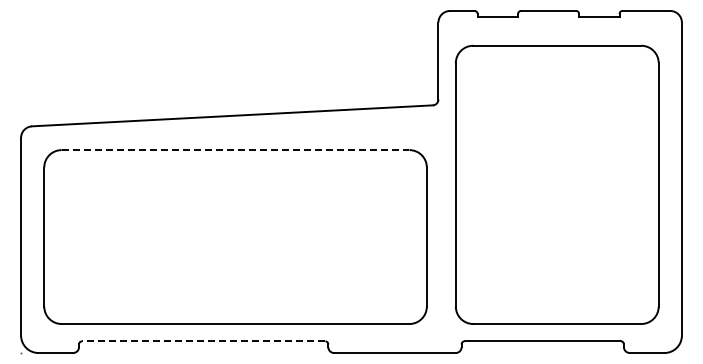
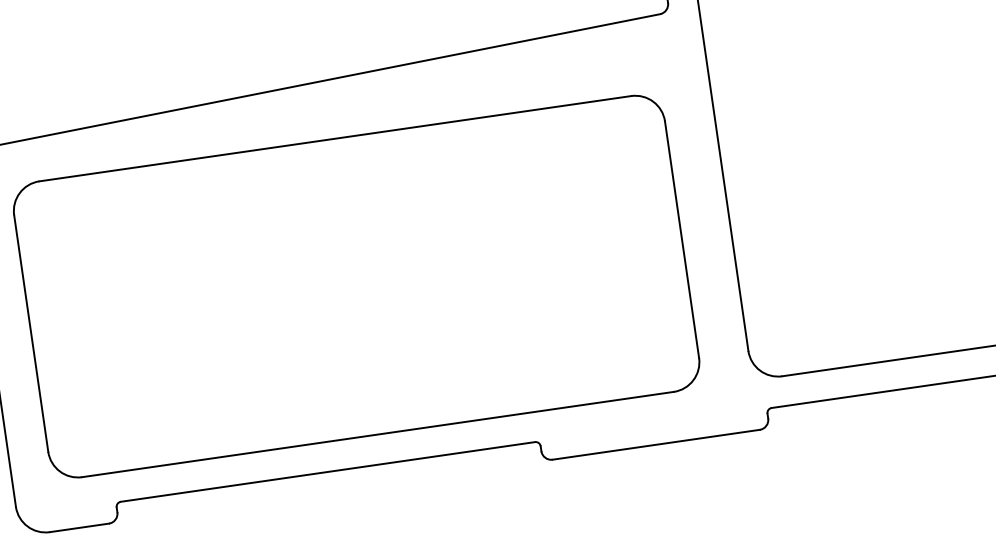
line: (235, 150) -> (335, 139), dashed -> solid
line: (203, 341) -> (327, 472), dashed -> solid

